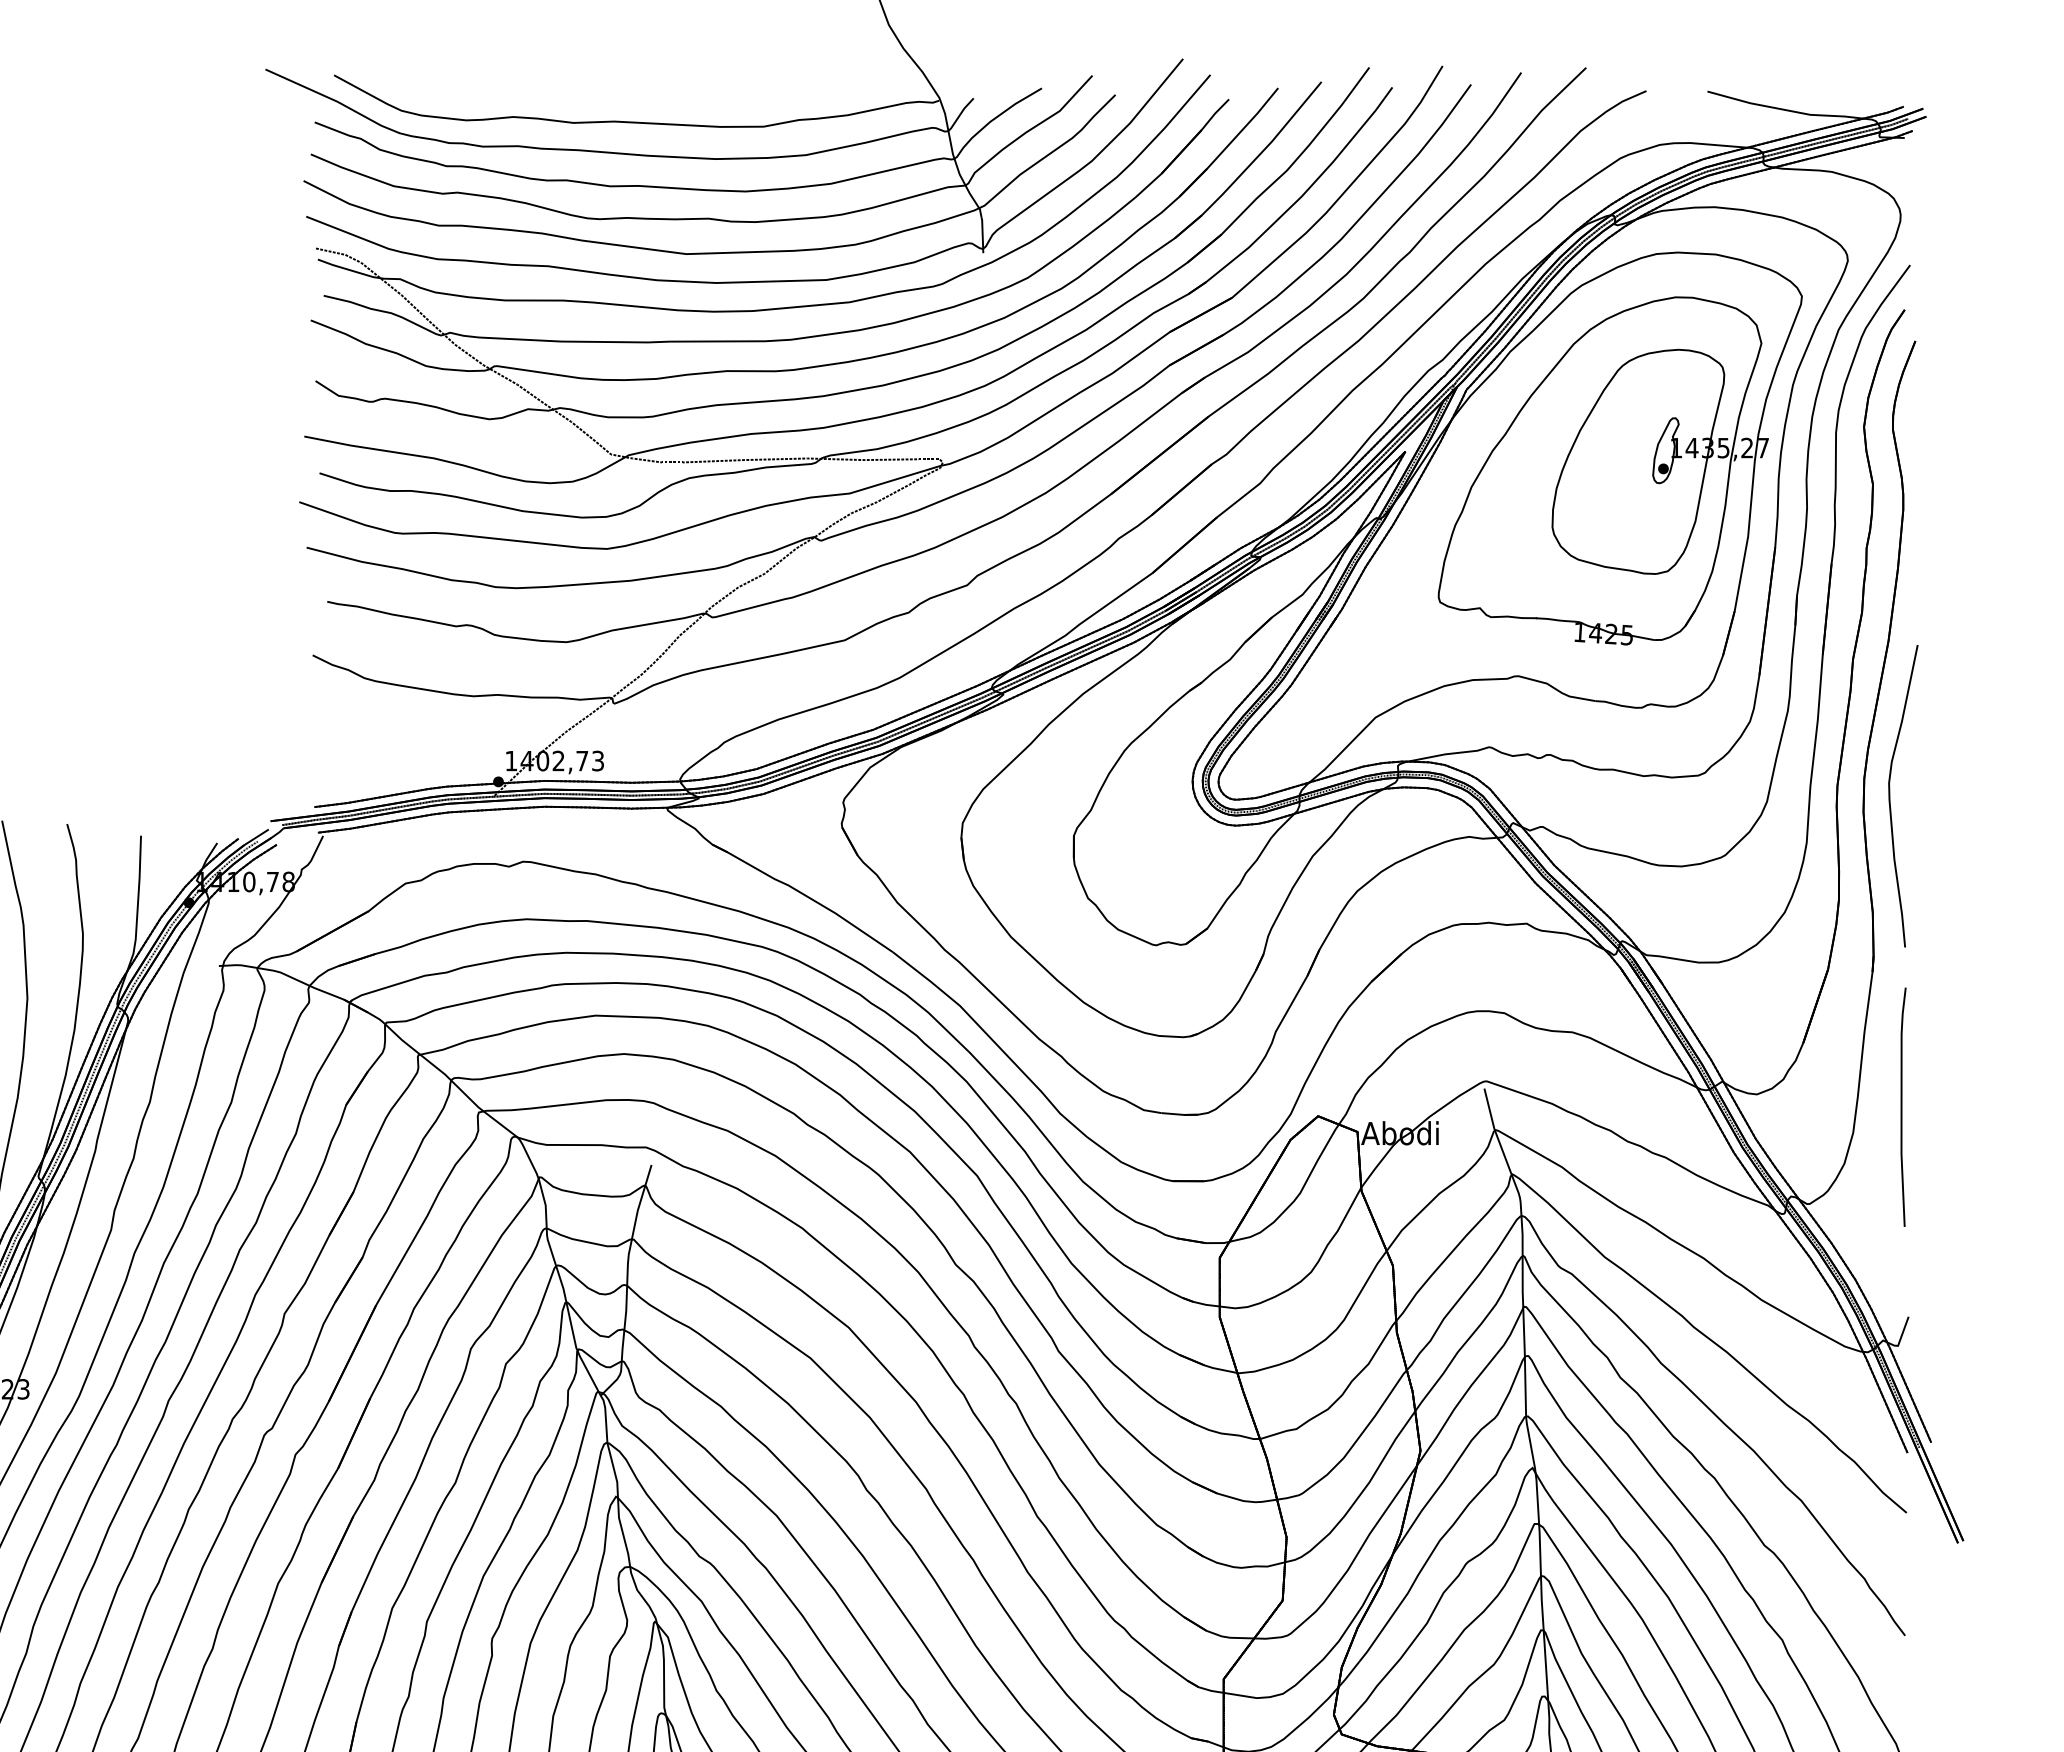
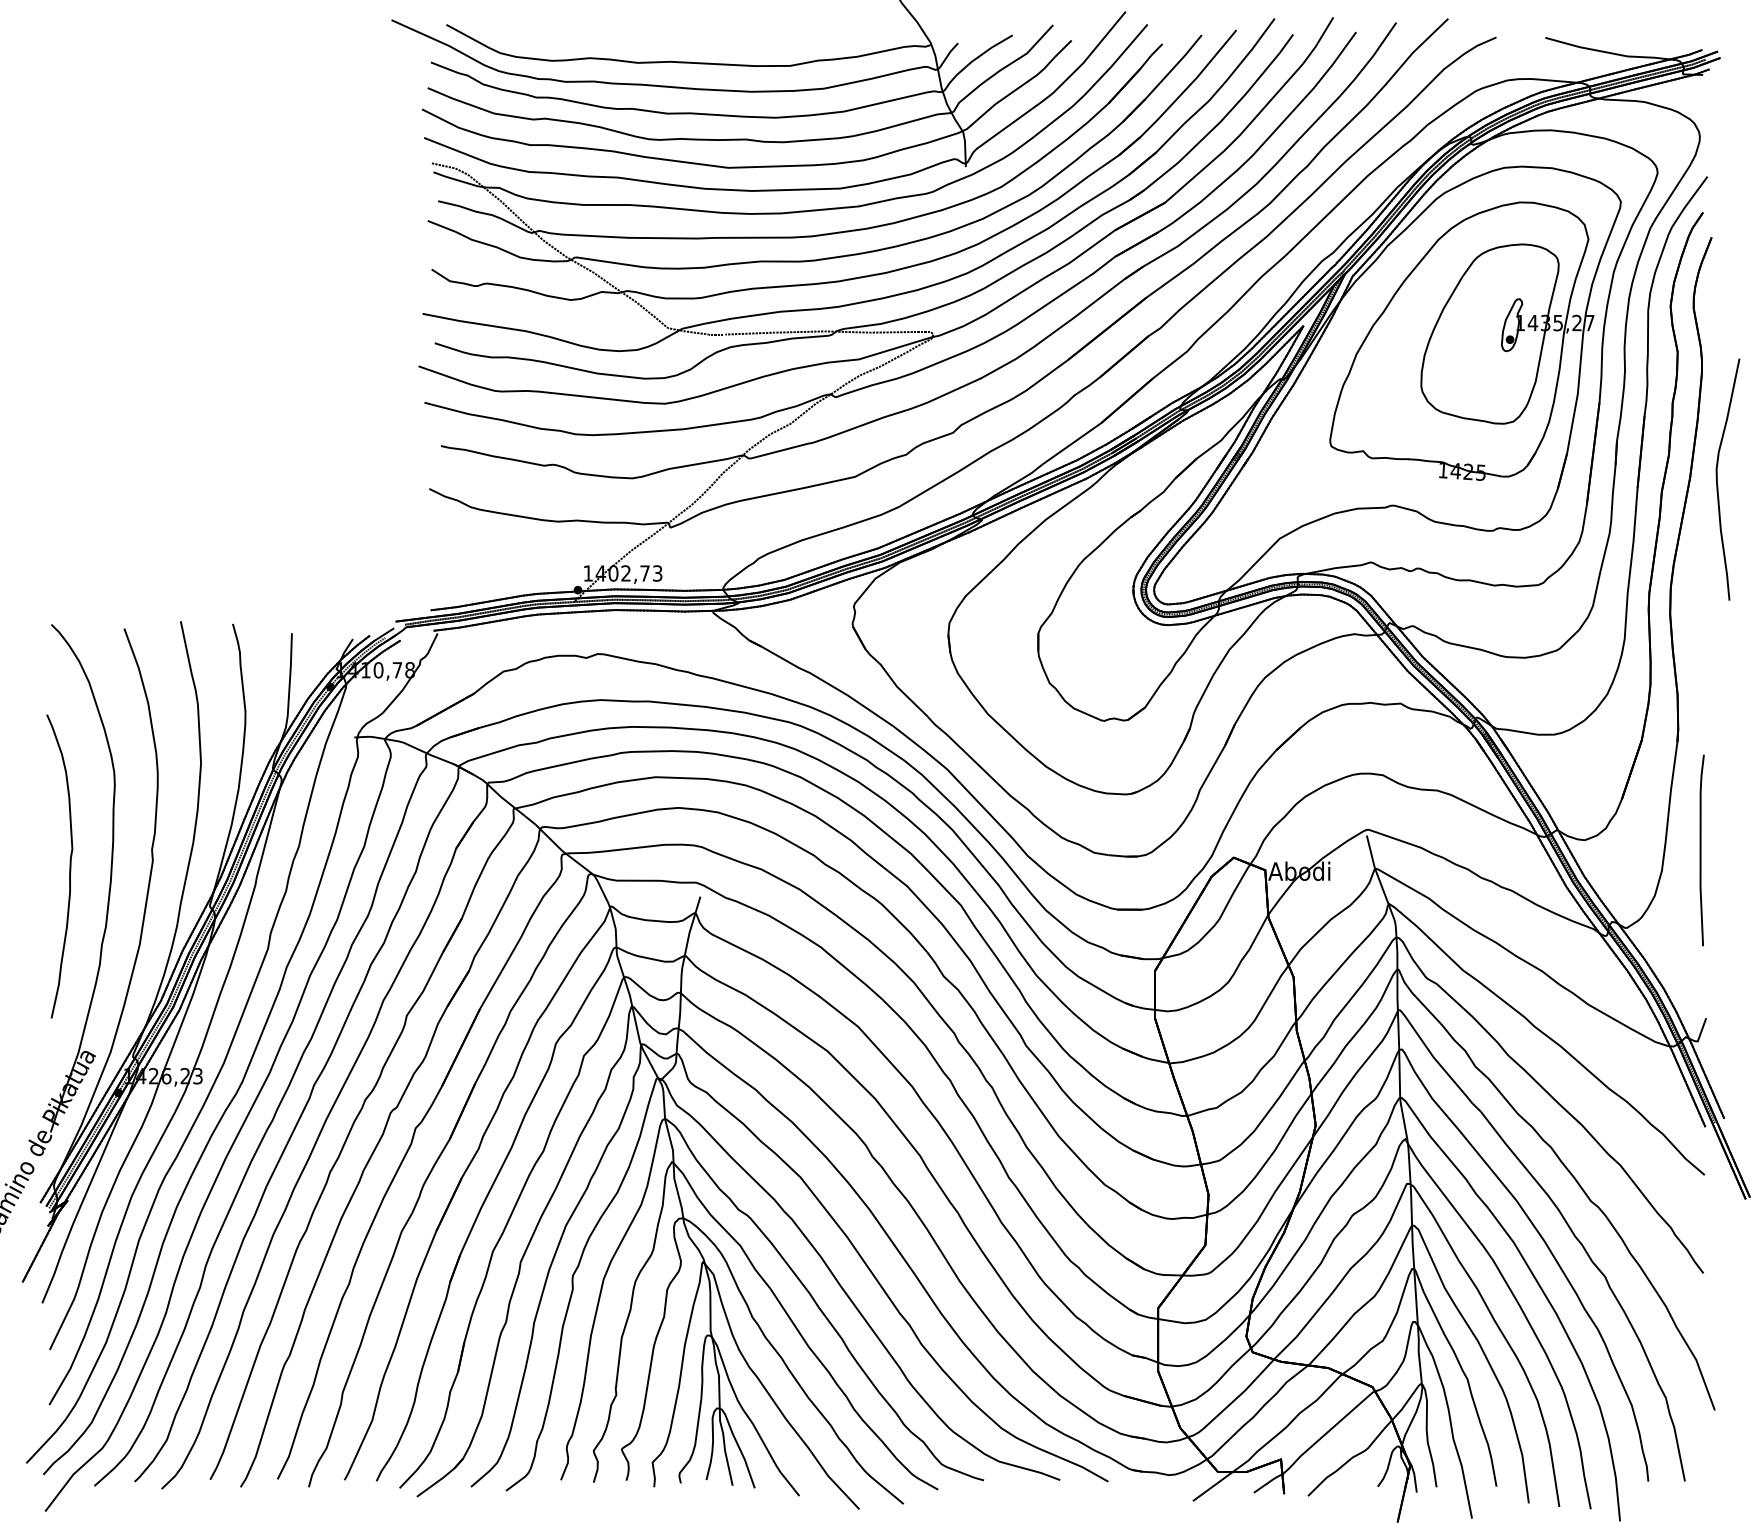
part: (1890, 796) -> (1717, 479), moved

